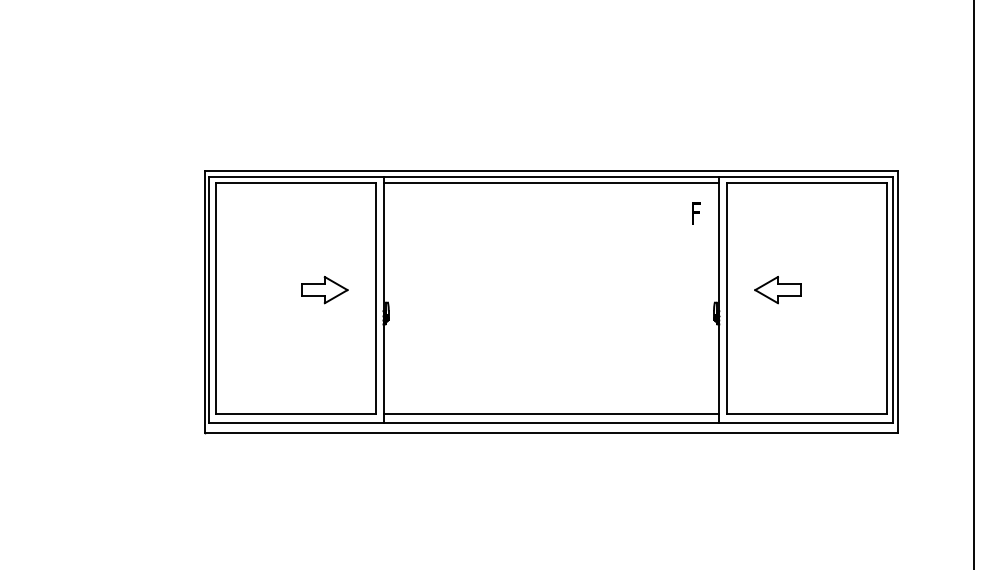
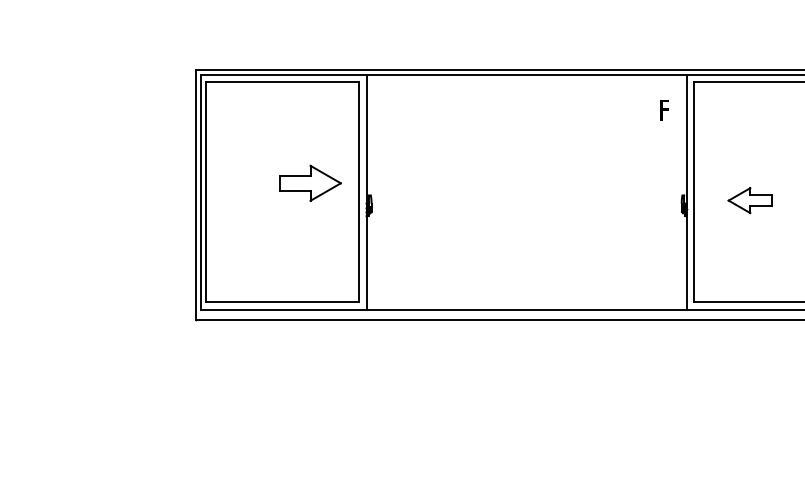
line: (551, 183) -> (526, 81), removed
part: (324, 290) -> (310, 183), size x1.4
part: (777, 290) -> (749, 201), moved
line: (551, 414) -> (526, 302), removed

